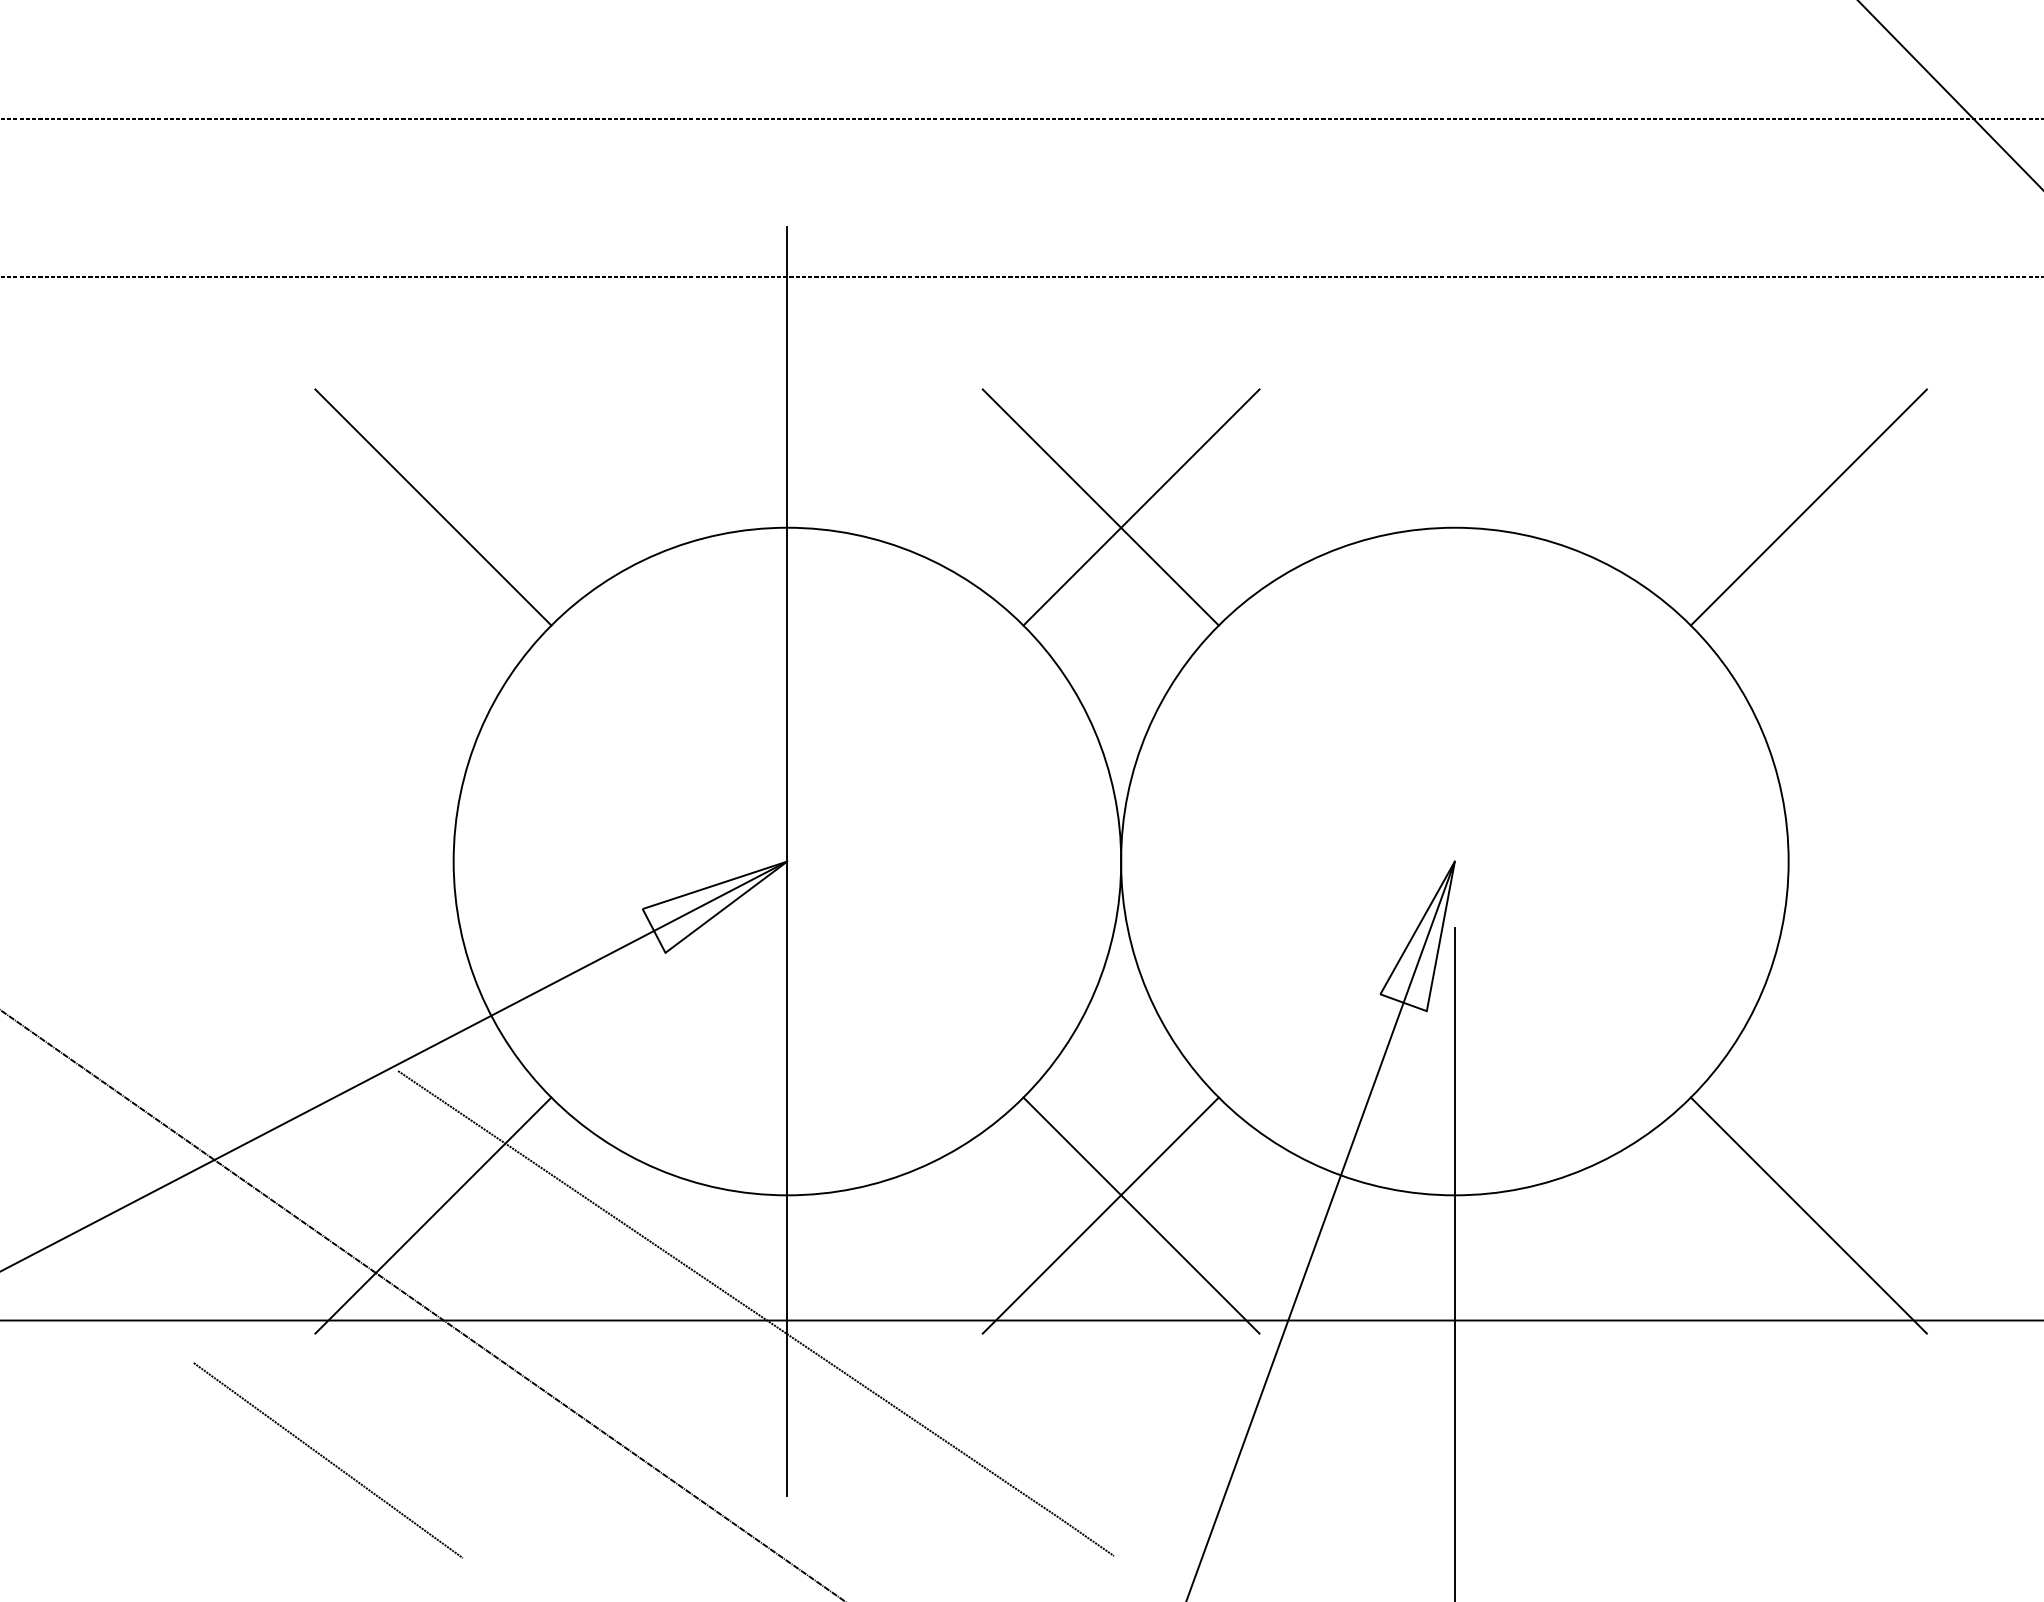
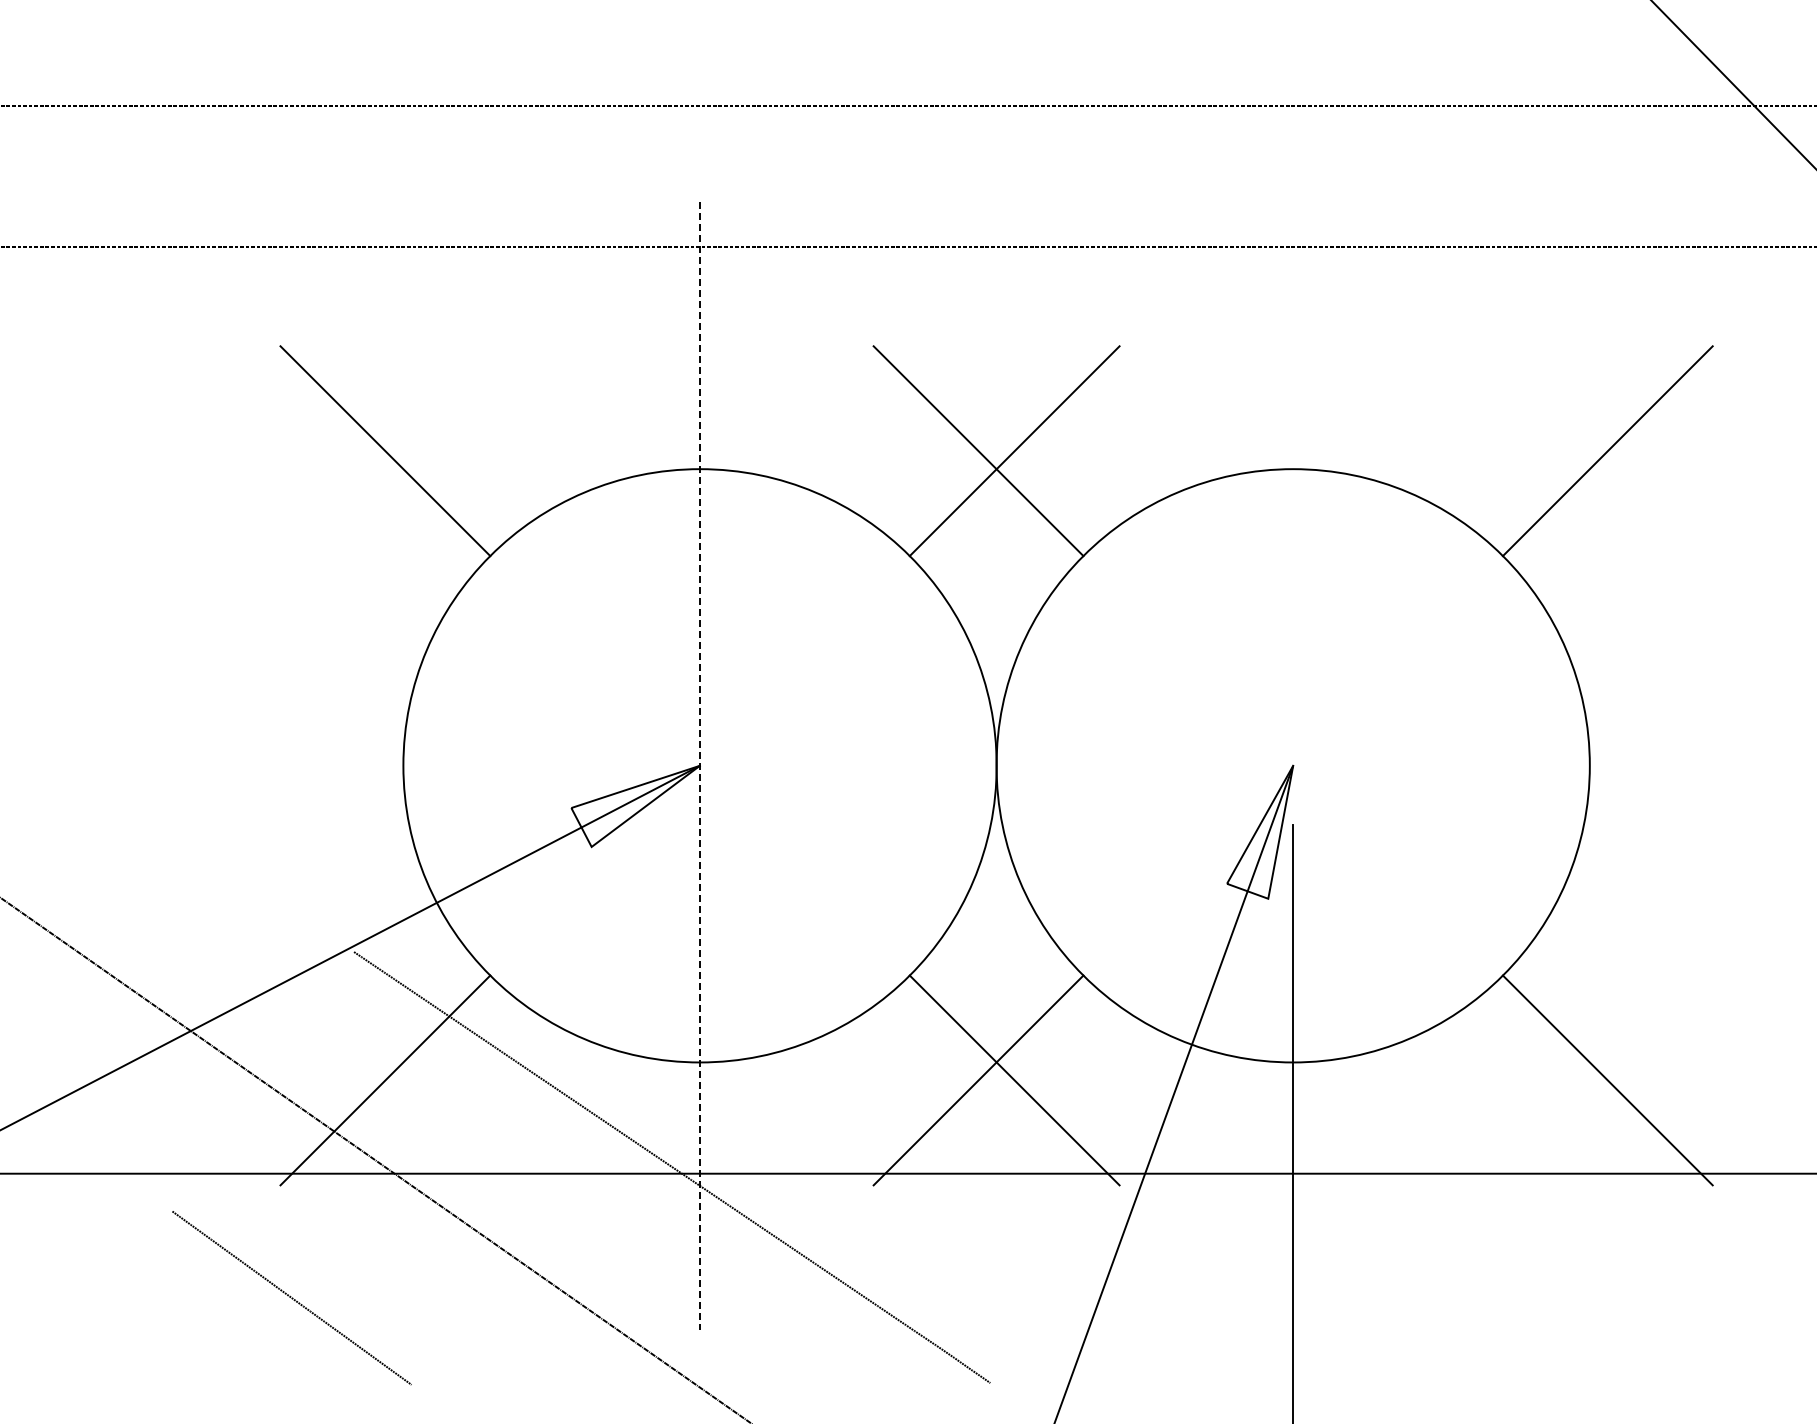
line: (786, 862) -> (699, 766), solid -> dashed

